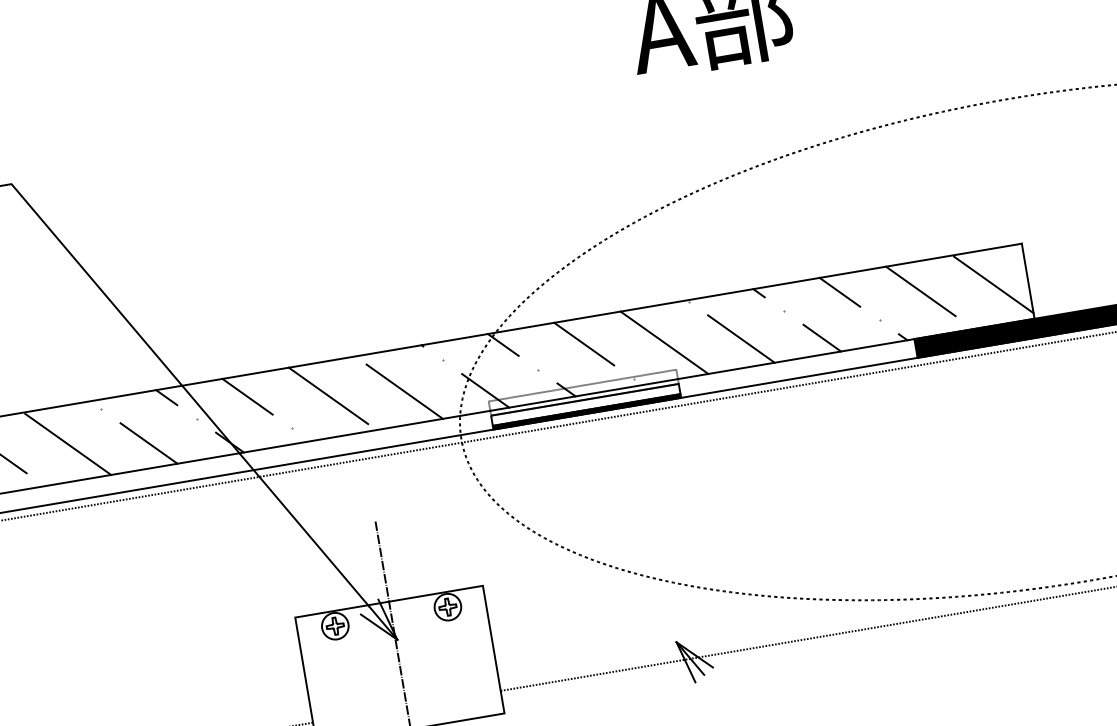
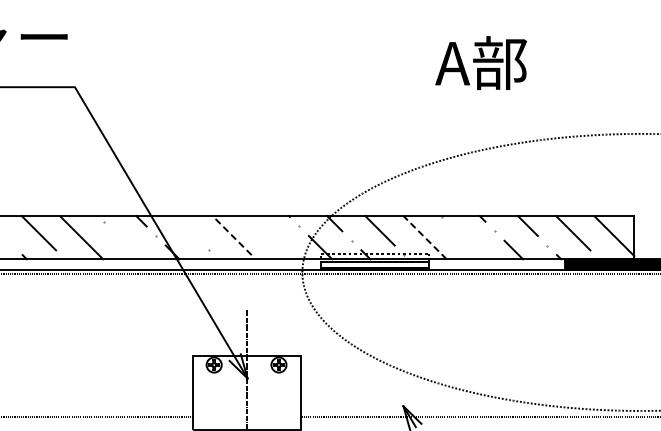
line: (741, 338) -> (468, 242), removed
line: (665, 342) -> (425, 237), solid -> dashed
line: (403, 391) -> (274, 240), removed
line: (329, 395) -> (232, 235), solid -> dashed
line: (247, 396) -> (186, 228), removed
line: (149, 443) -> (127, 245), removed

